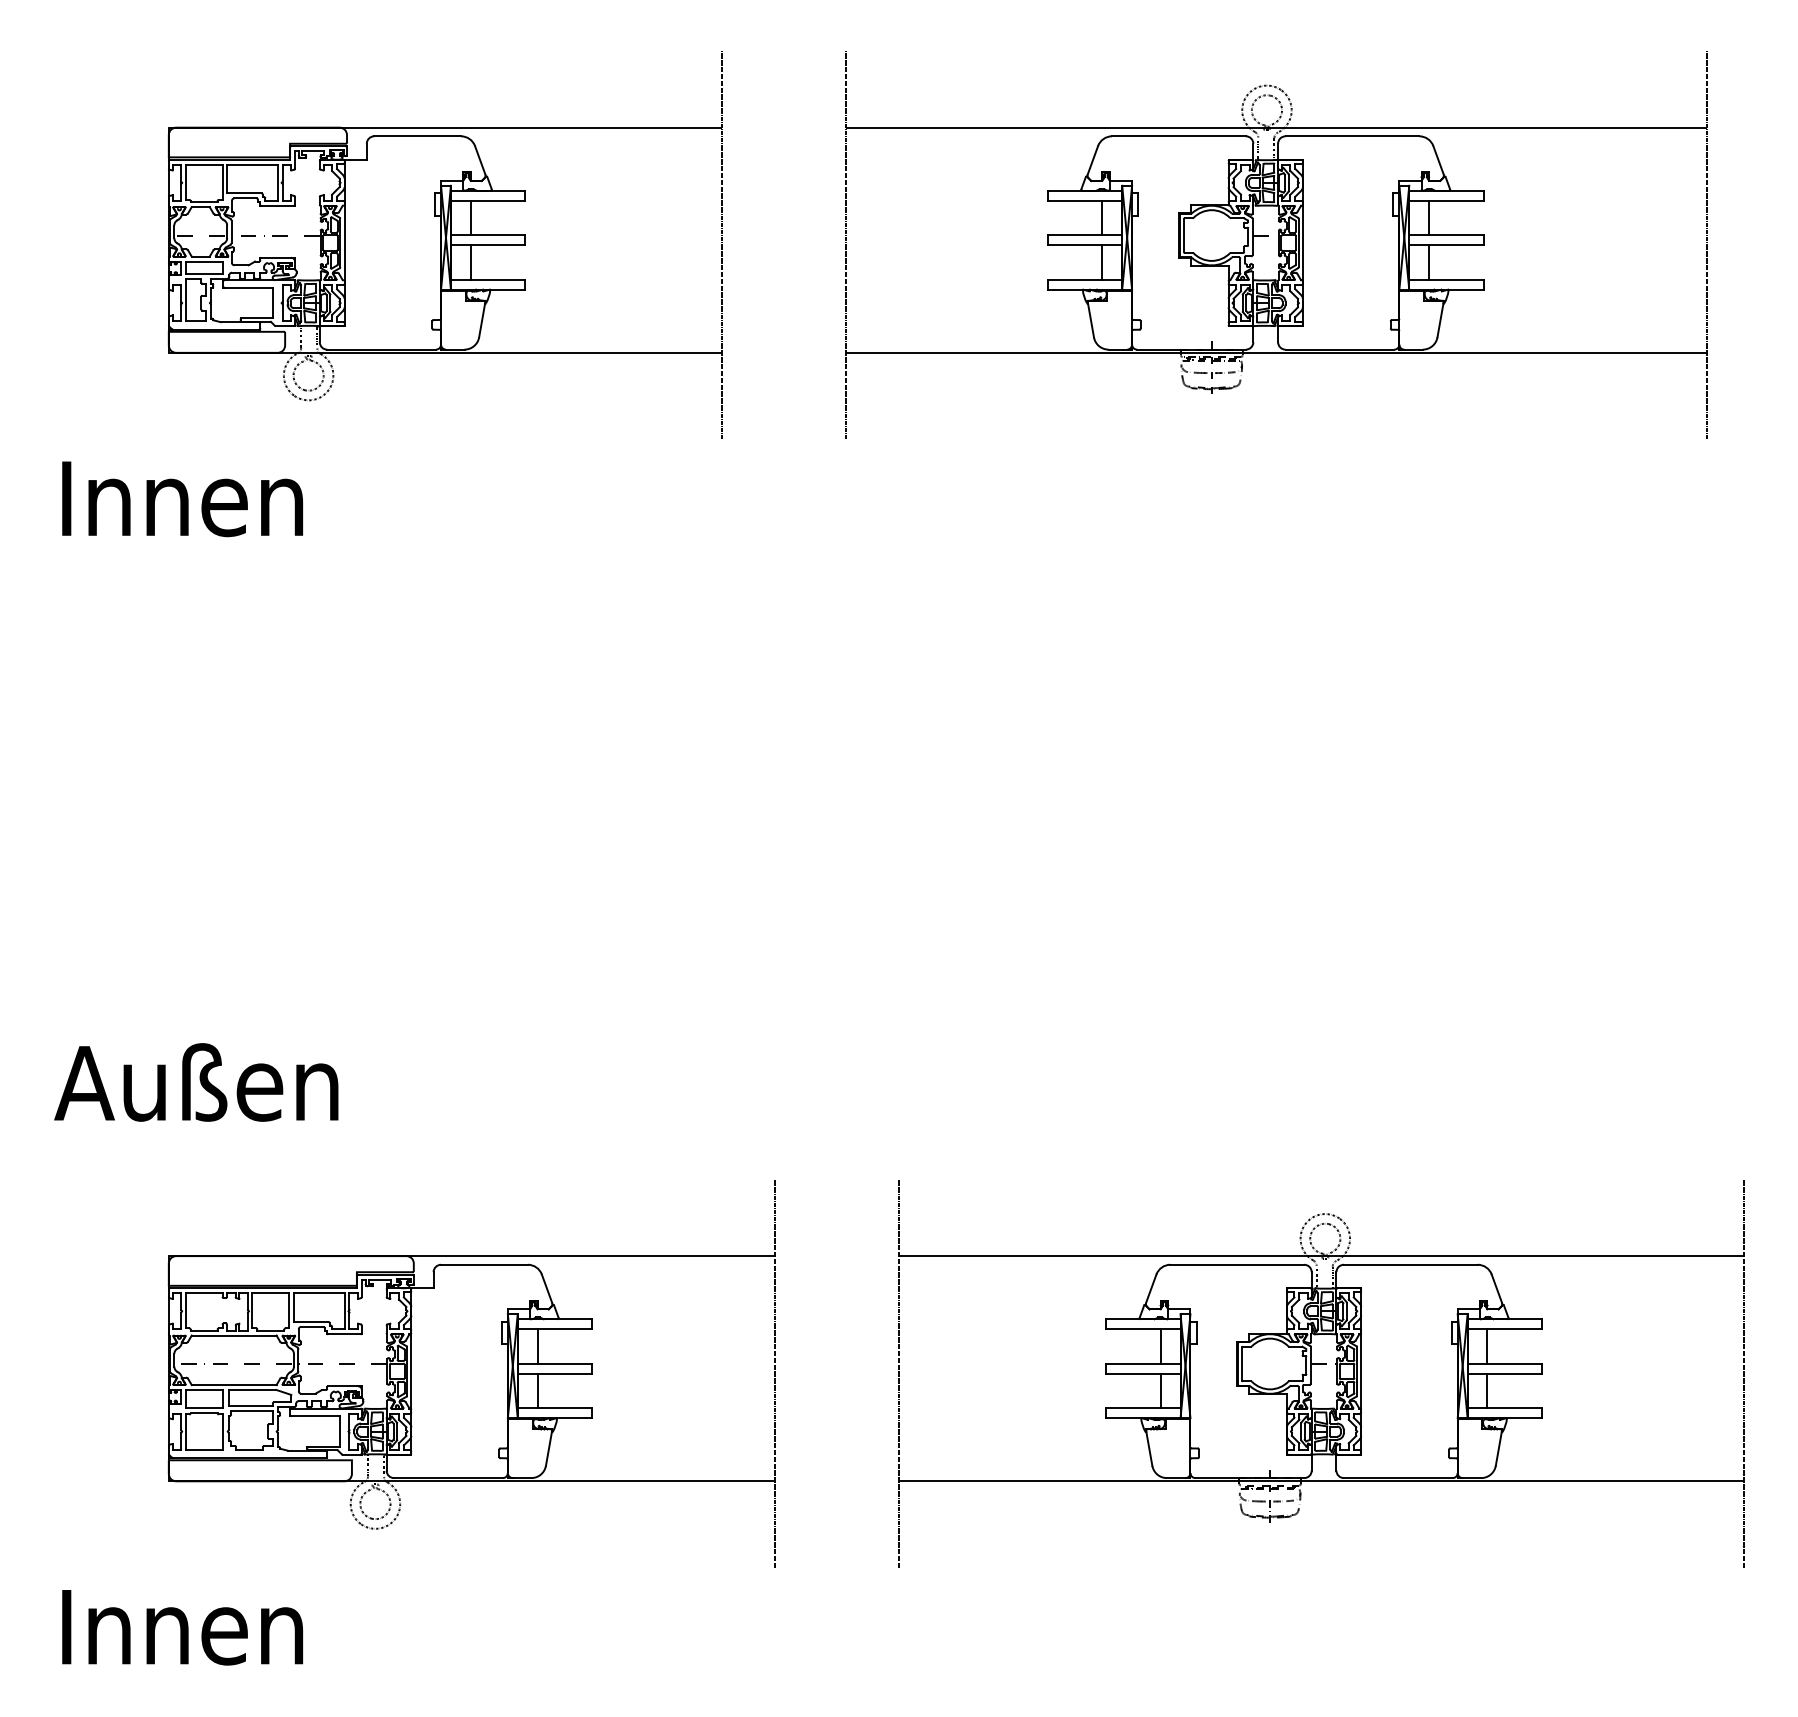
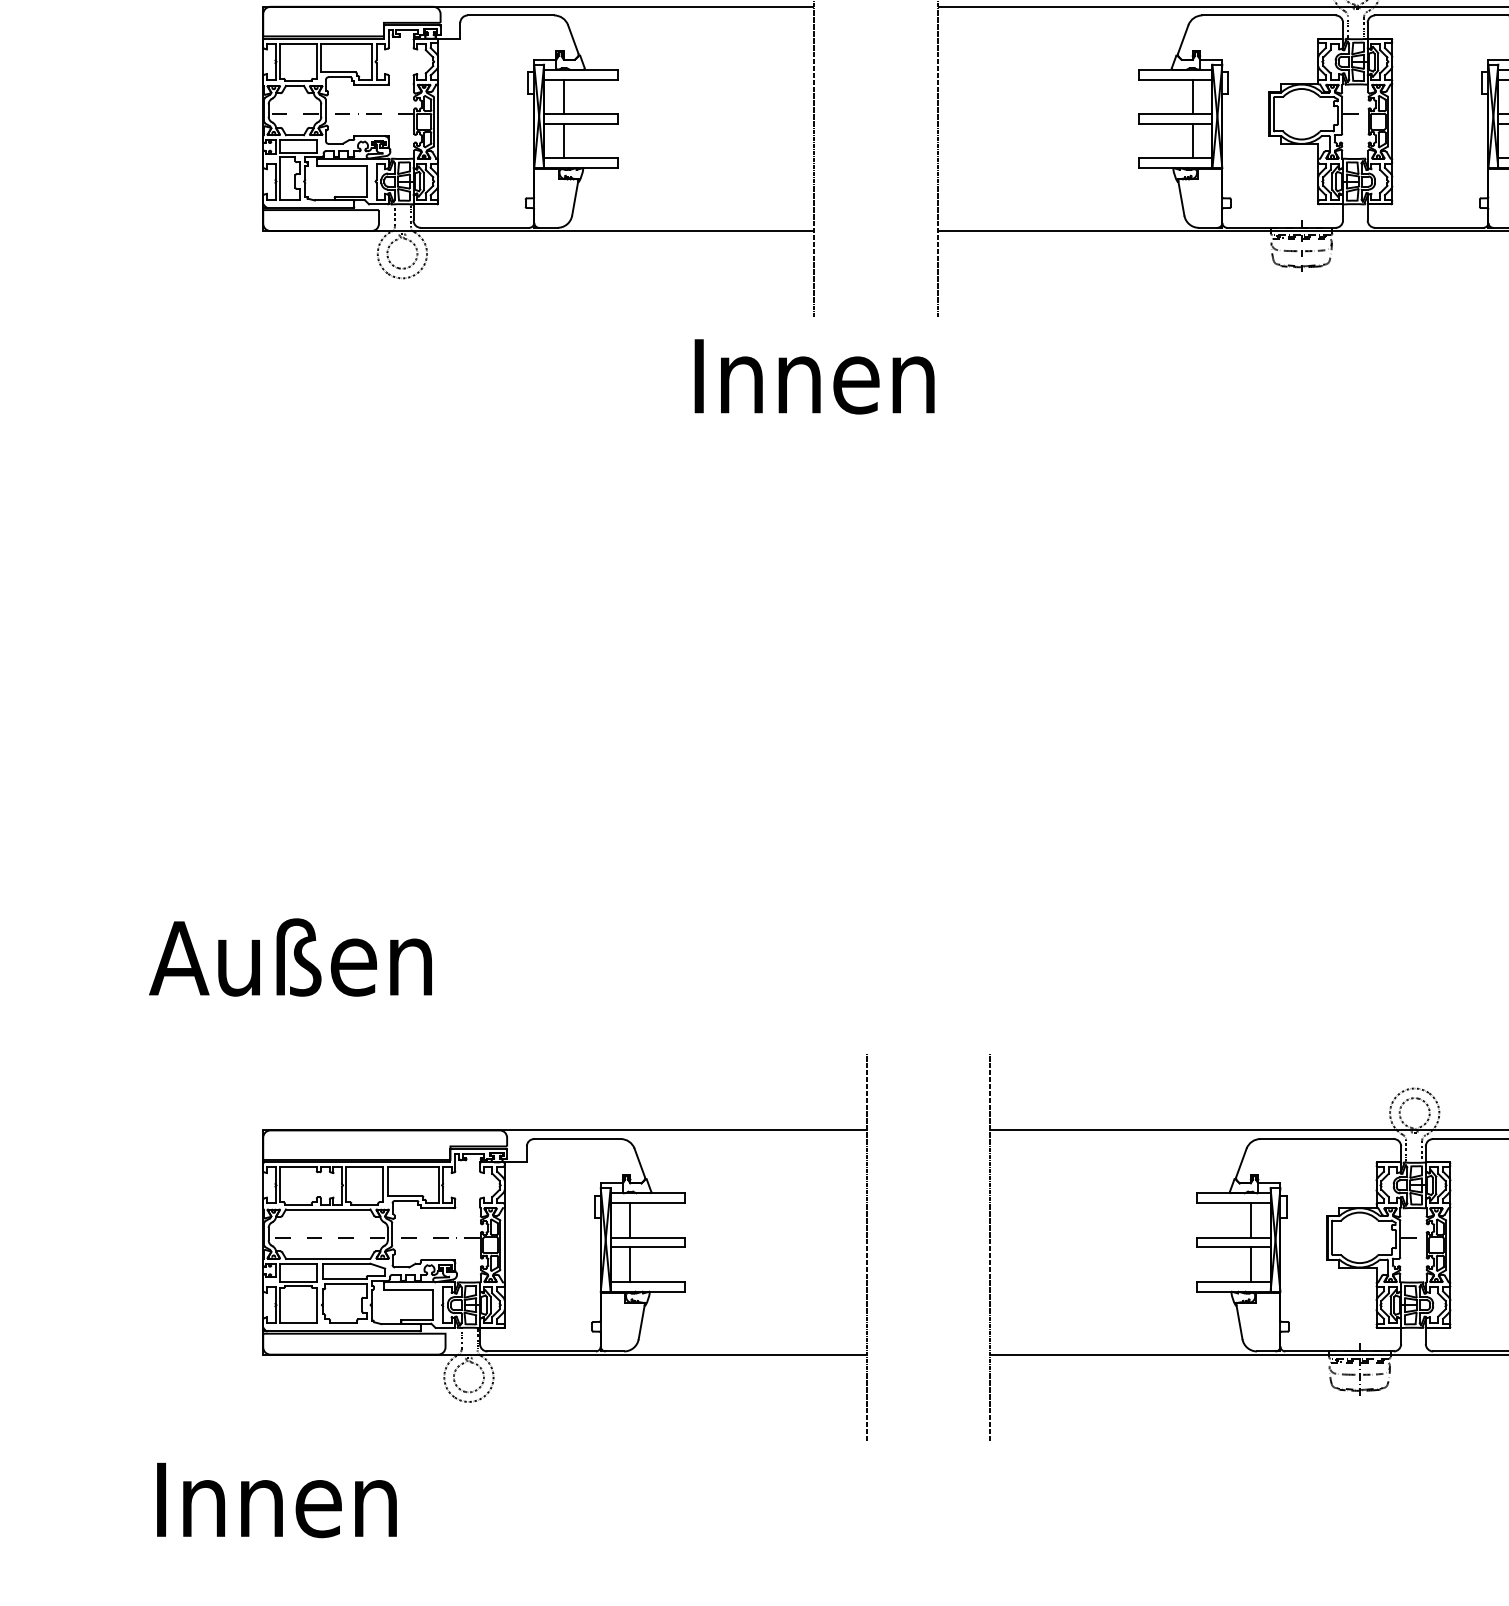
text: (182, 499) -> (814, 377), moved

